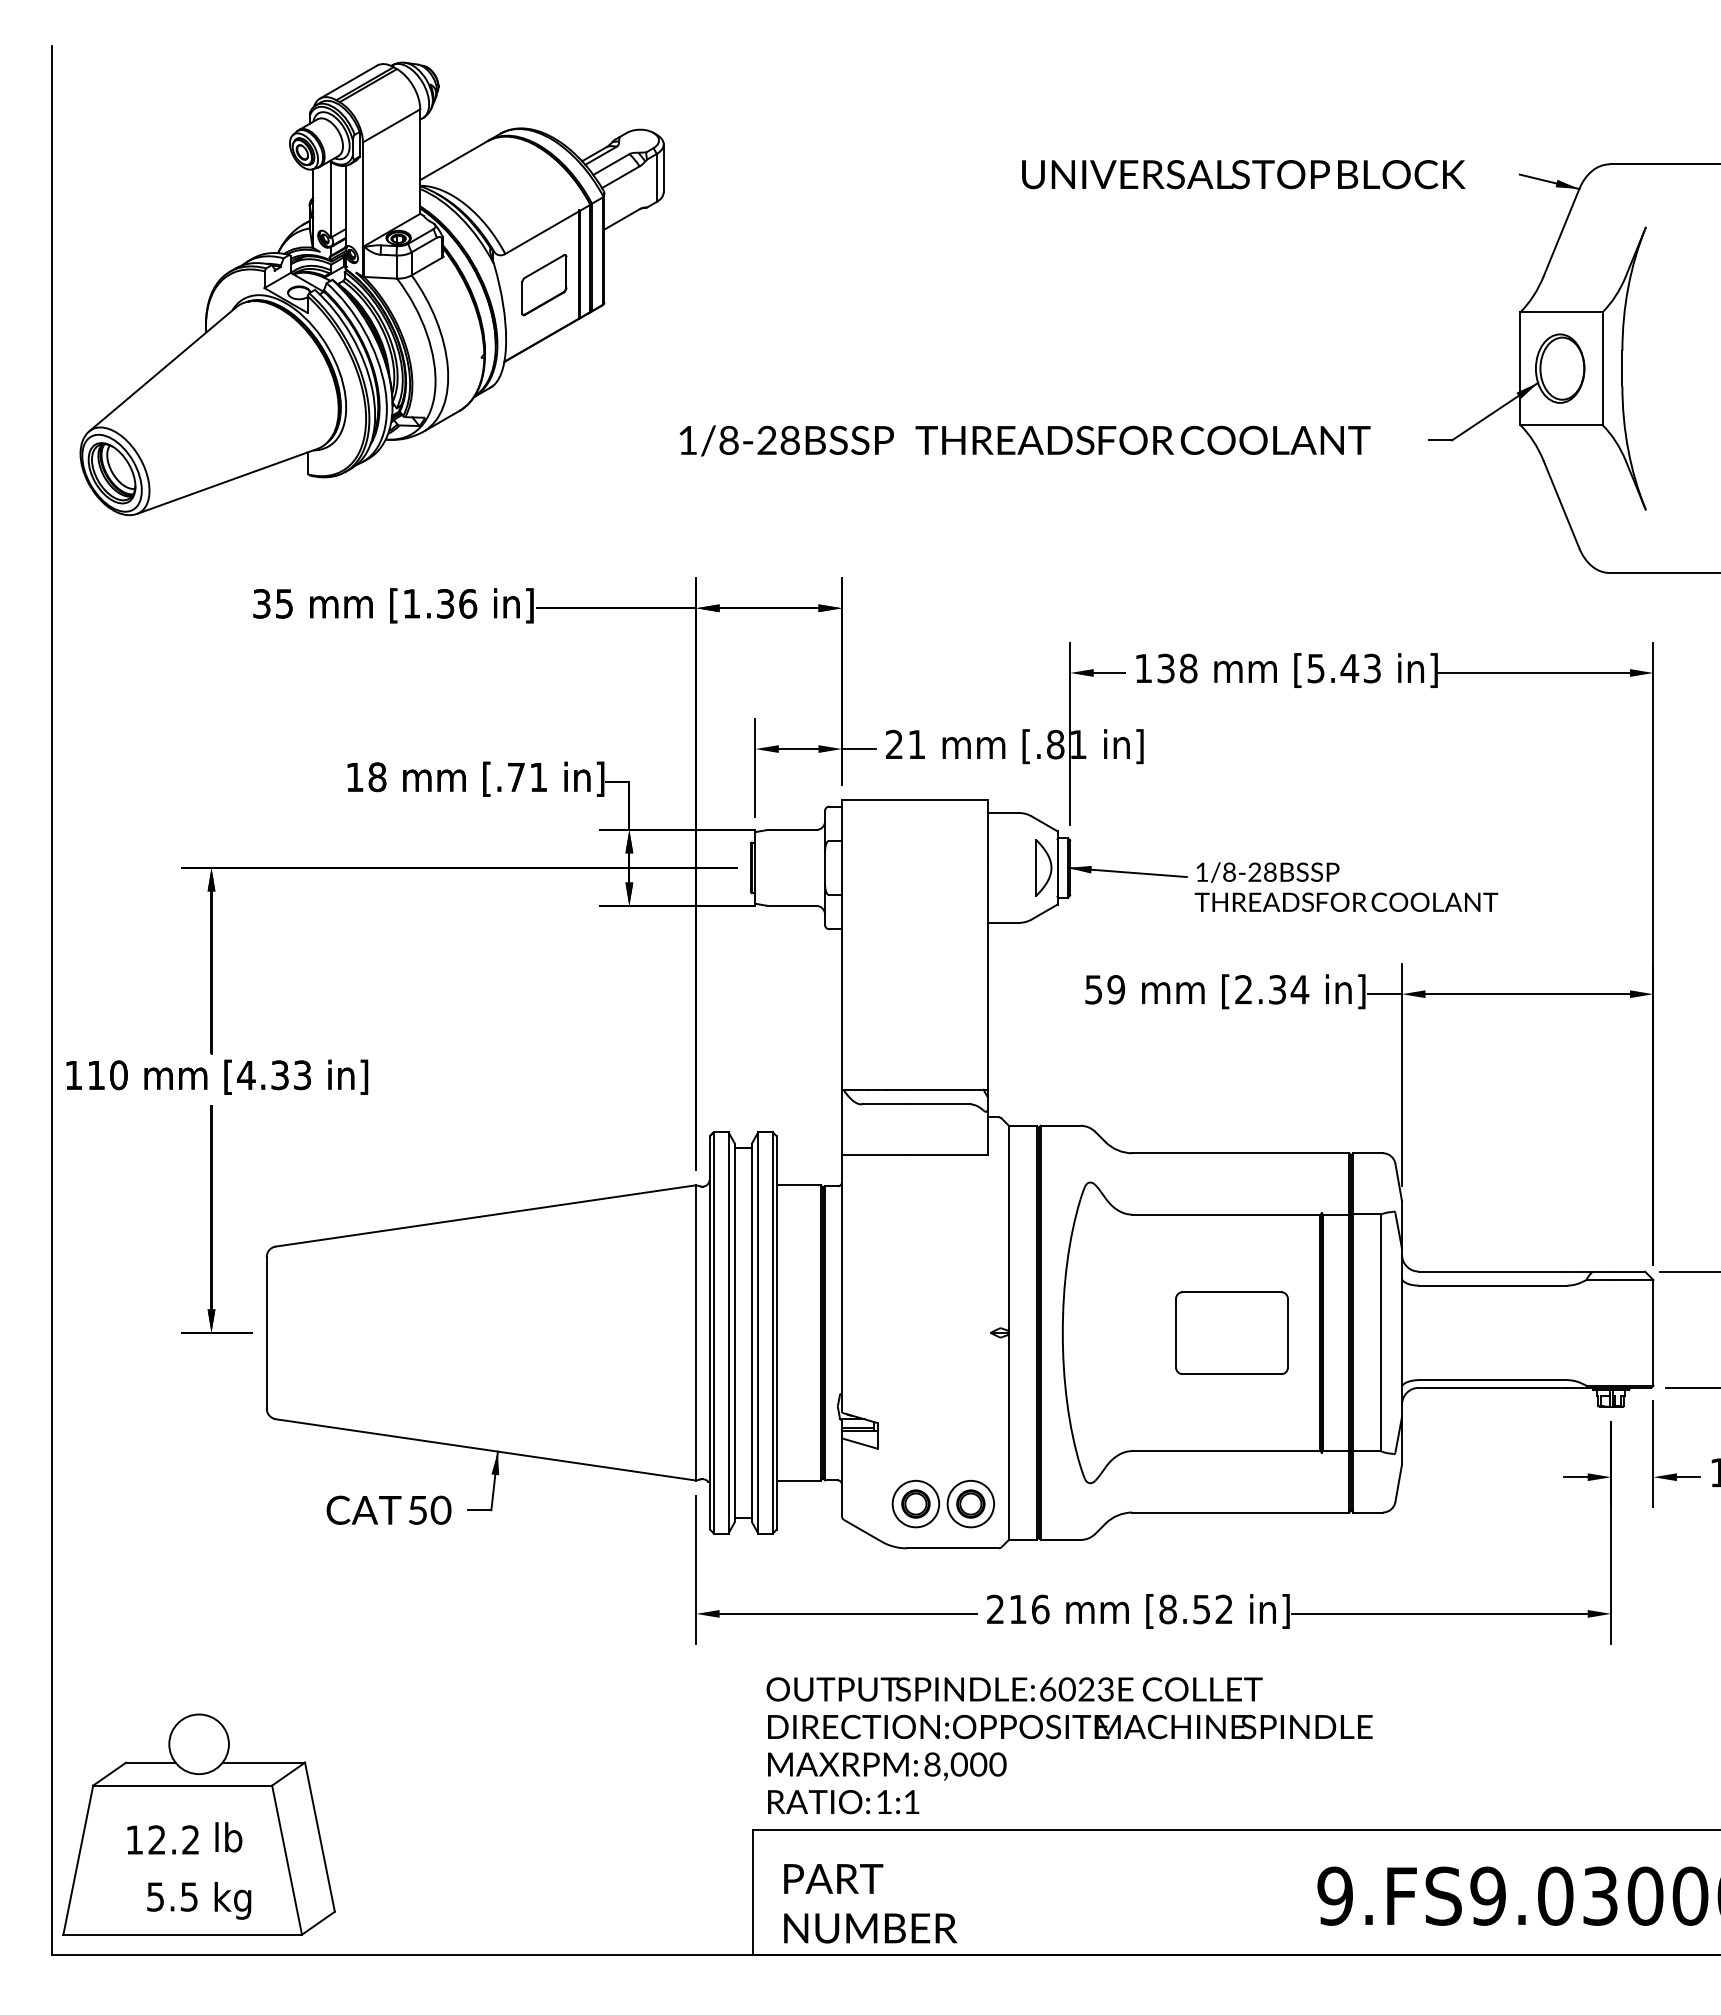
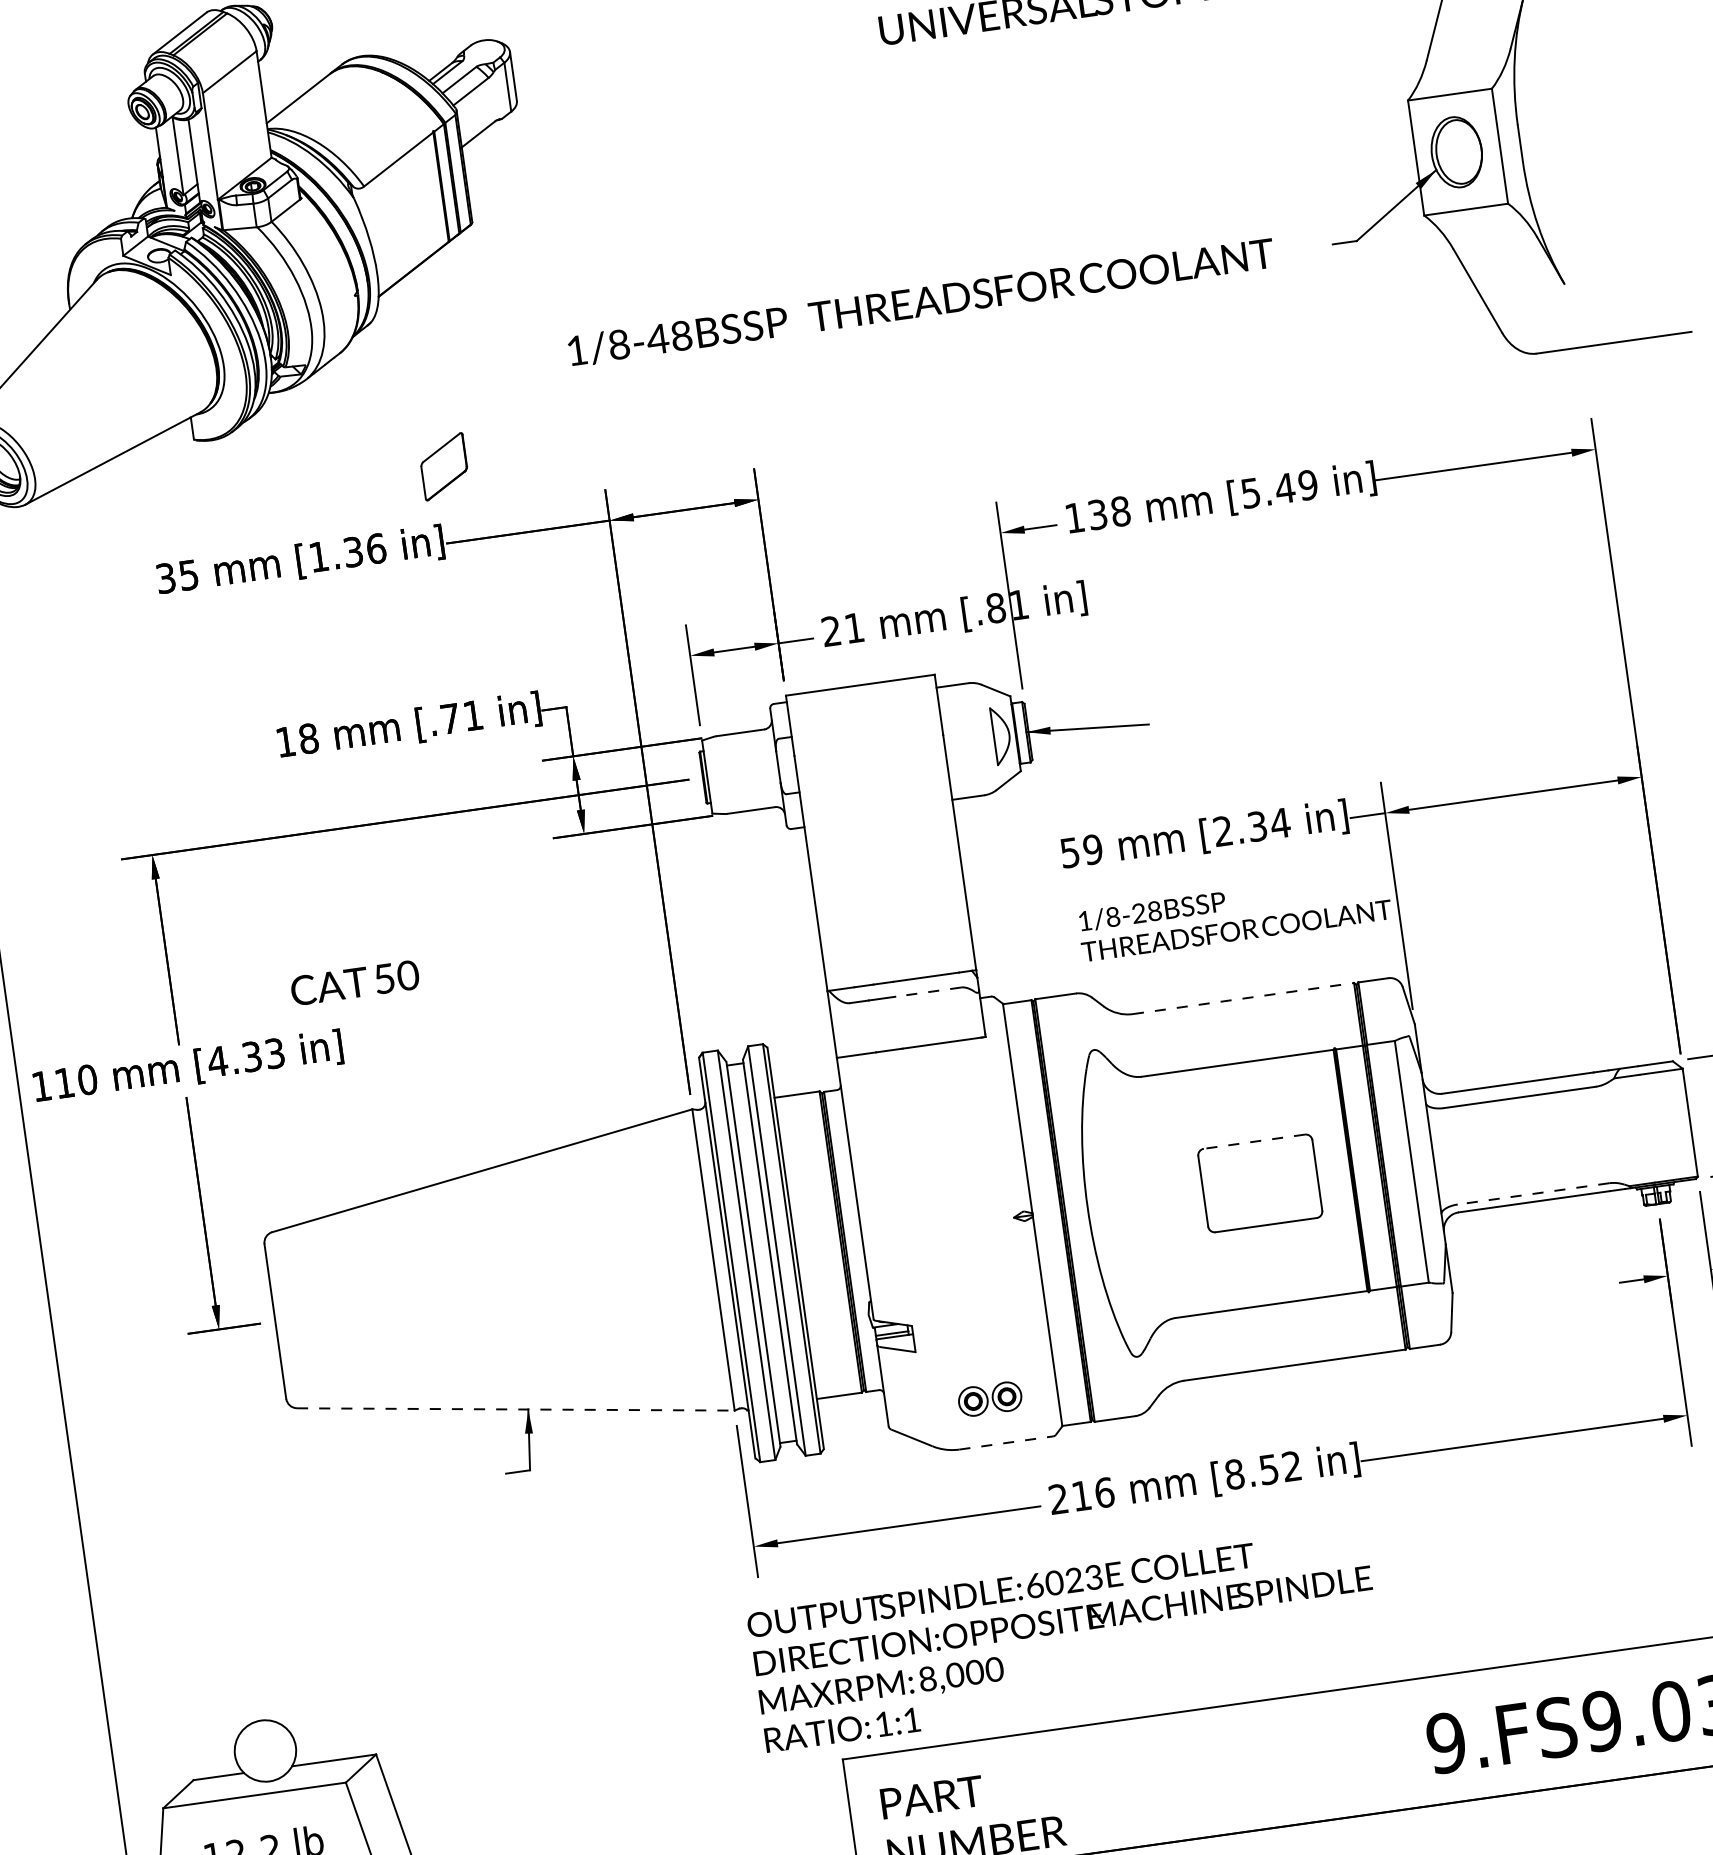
part: (544, 285) -> (444, 467), moved
text: (766, 439) -> (657, 338), 1/8-28 -> 1/8-48
text: (1372, 668) -> (1308, 485), [5.43 -> [5.49
text: (1346, 886) -> (1234, 914), moved
line: (938, 1104) -> (928, 992), solid -> dashed
line: (1241, 1153) -> (1244, 998), solid -> dashed
line: (1231, 1292) -> (1253, 1141), solid -> dashed
line: (1492, 1380) -> (1532, 1194), solid -> dashed
line: (486, 1449) -> (516, 1408), solid -> dashed
part: (942, 1503) -> (989, 1398), size x0.6
text: (388, 1509) -> (354, 982), moved
line: (952, 1548) -> (1006, 1443), solid -> dashed
text: (1069, 1745) -> (1064, 1639), moved

